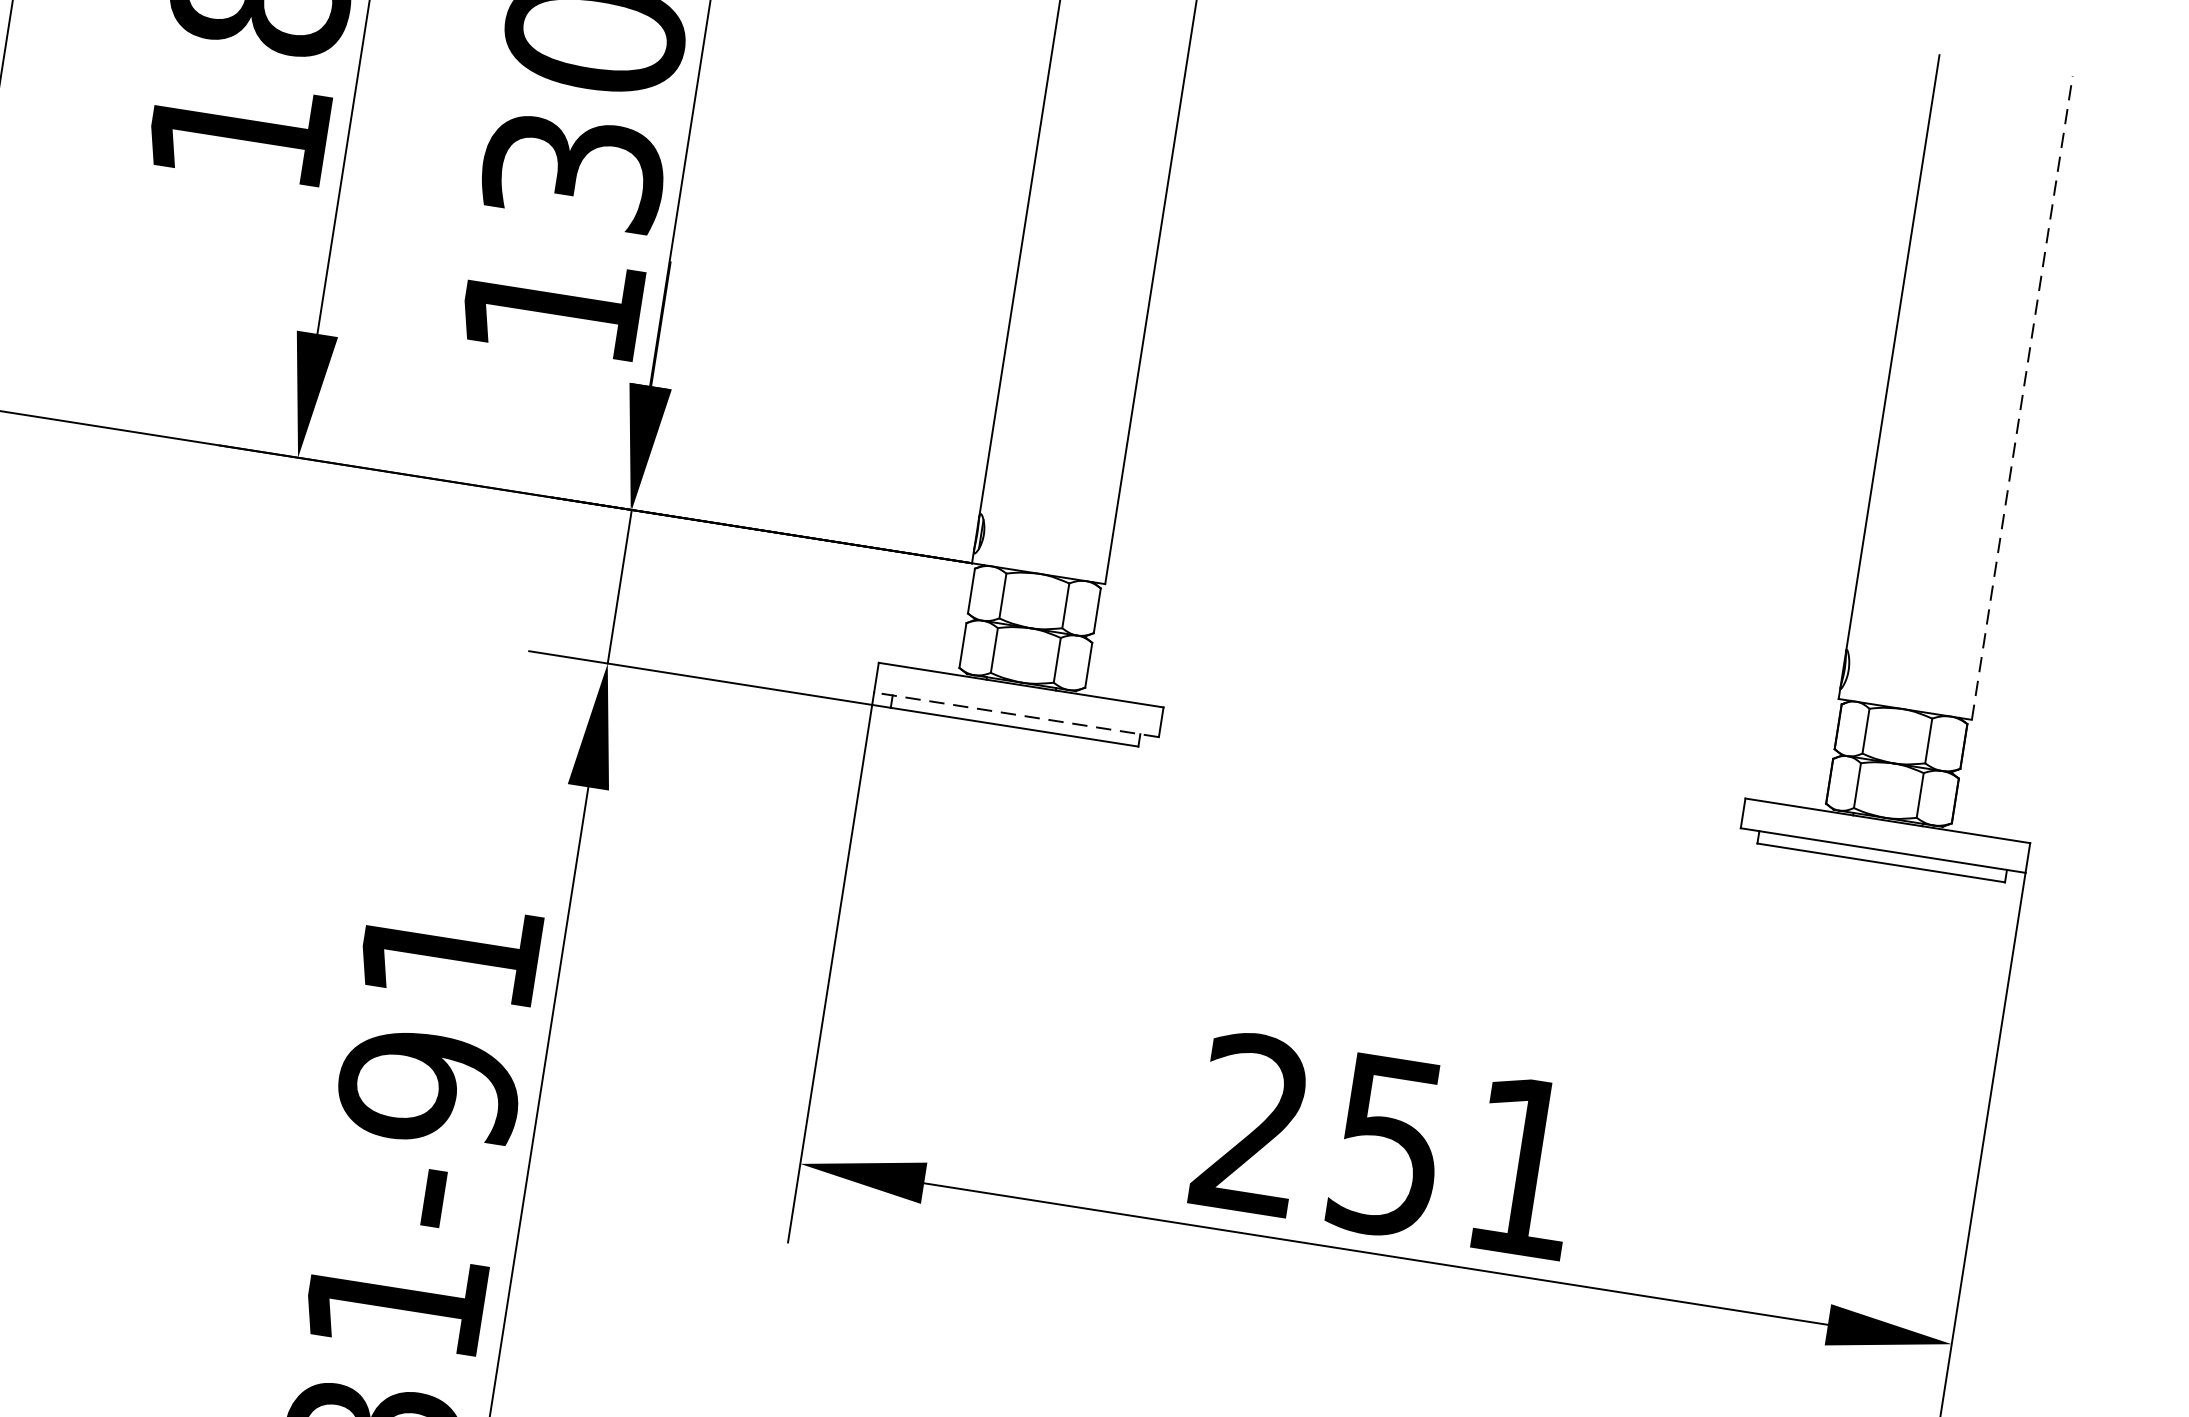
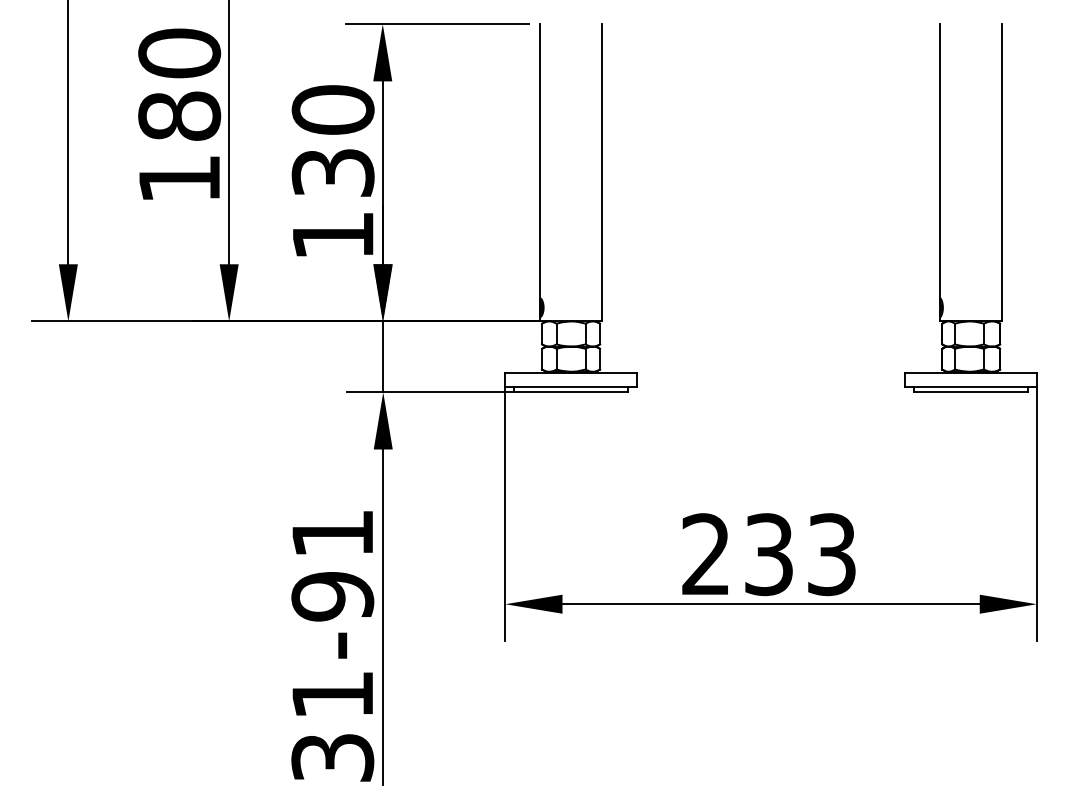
line: (2021, 397) -> (1001, 172), dashed -> solid
line: (1017, 714) -> (571, 386), dashed -> solid
text: (1456, 1156) -> (800, 554), 251 -> 233

